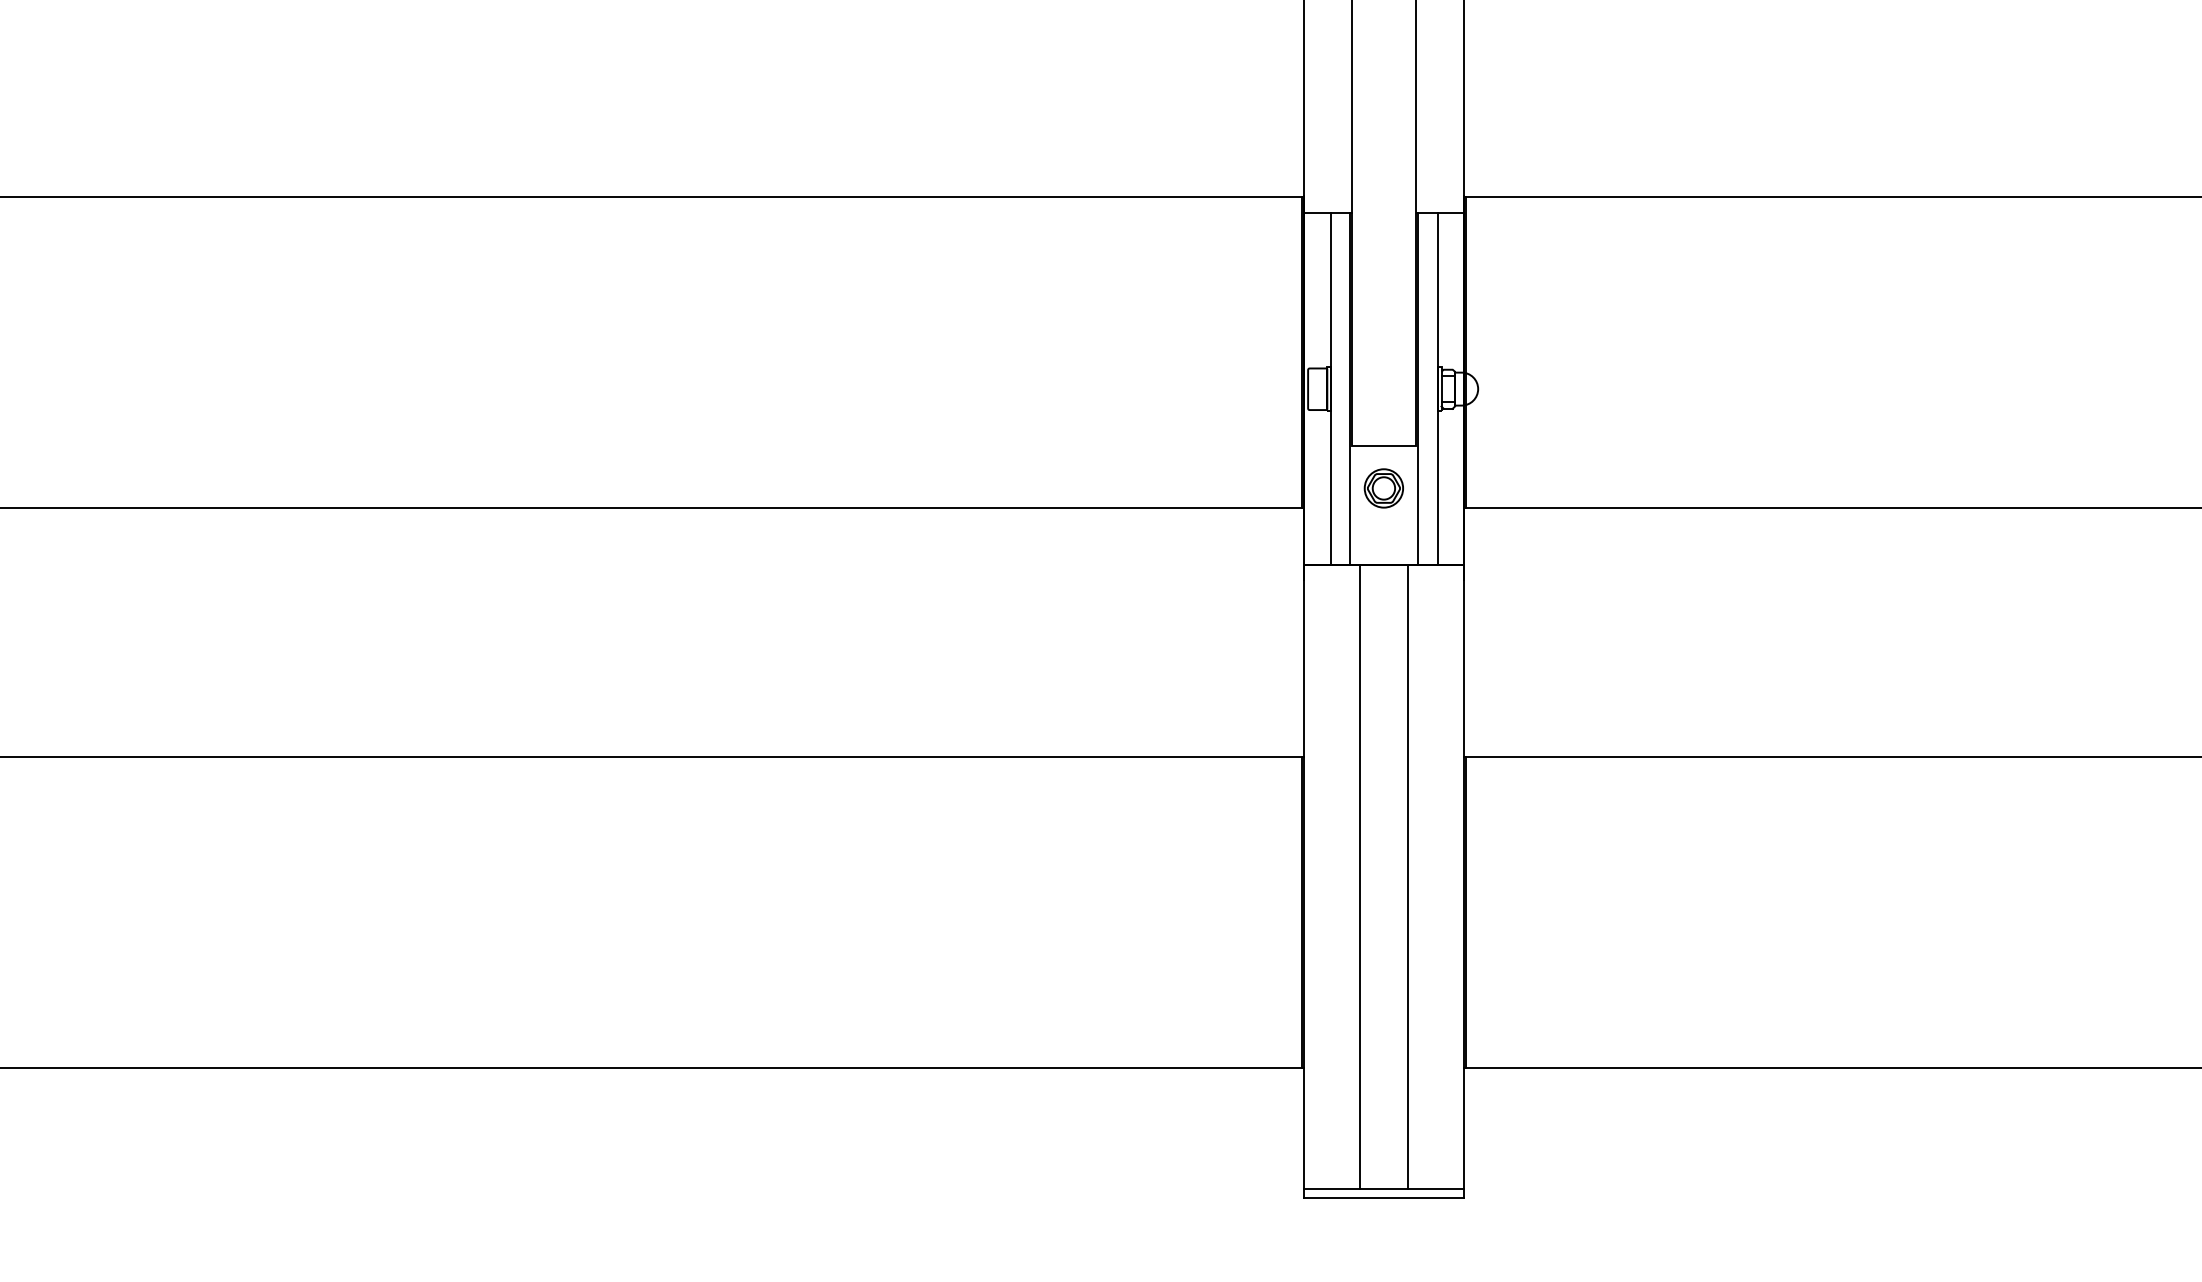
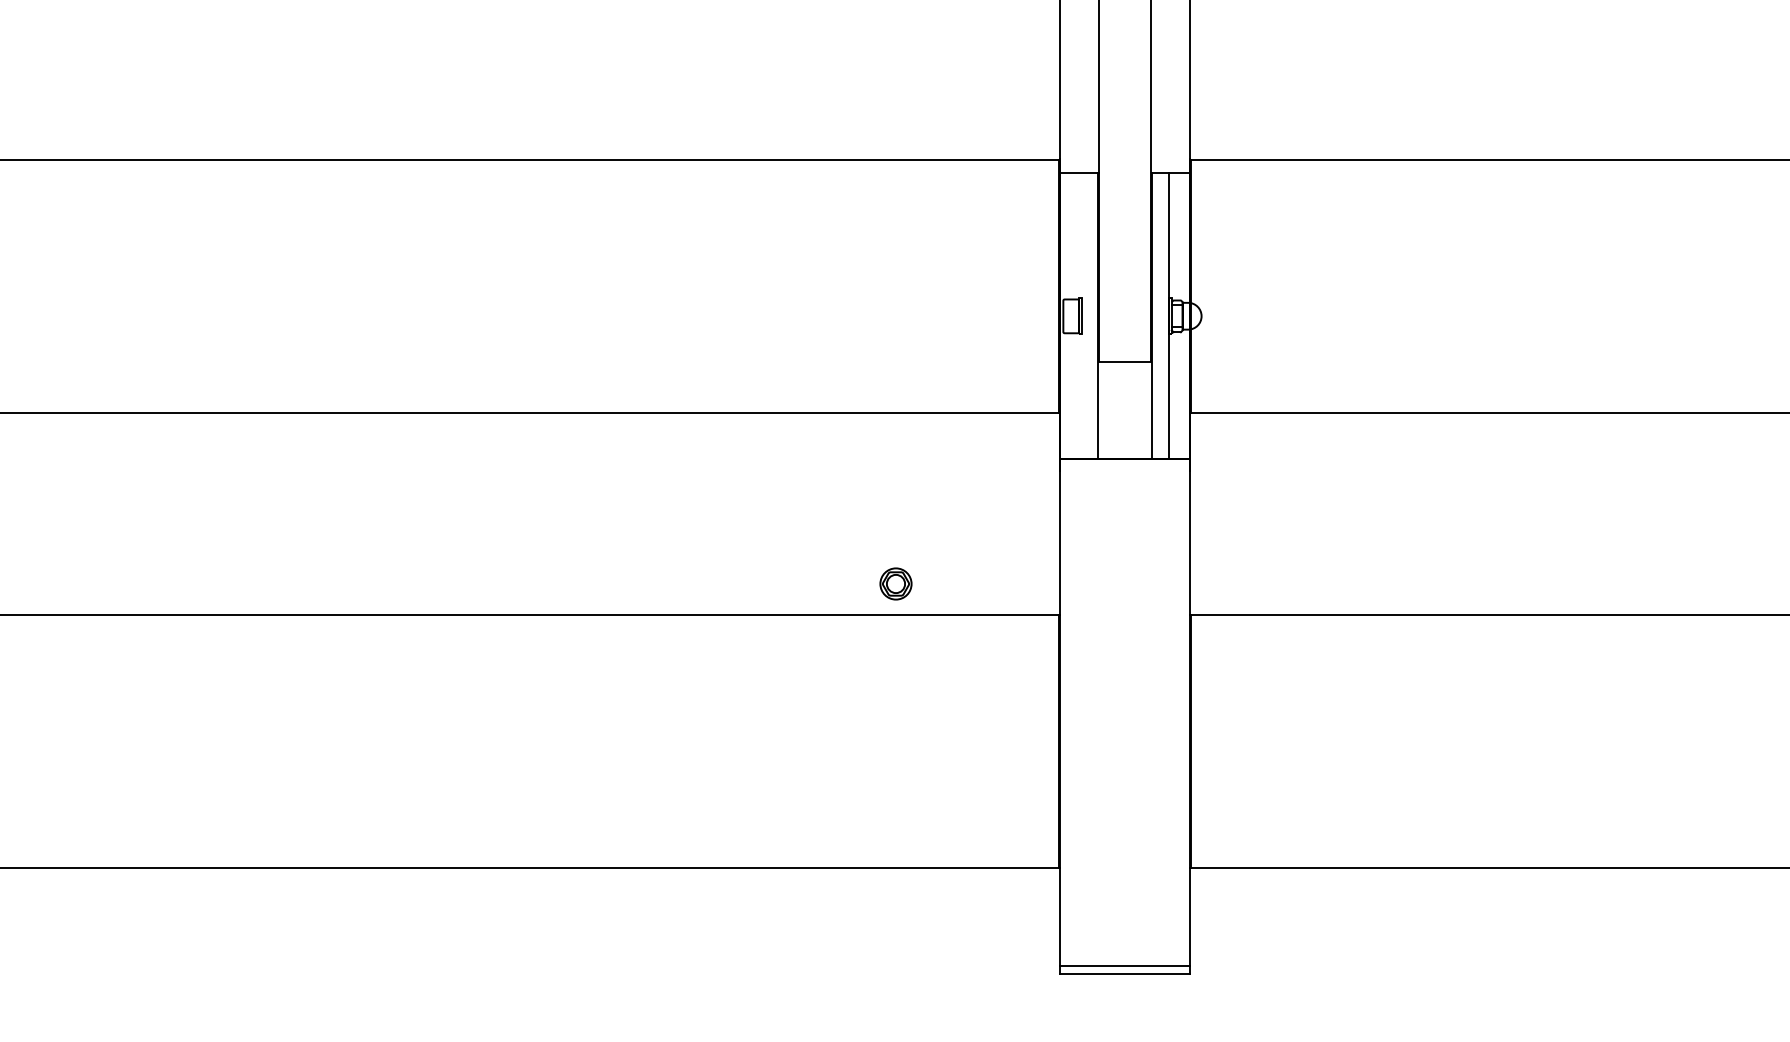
line: (1331, 389) -> (1082, 316), removed
part: (1383, 487) -> (895, 583), moved
line: (1359, 876) -> (1105, 712), removed
line: (1407, 876) -> (1144, 712), removed

